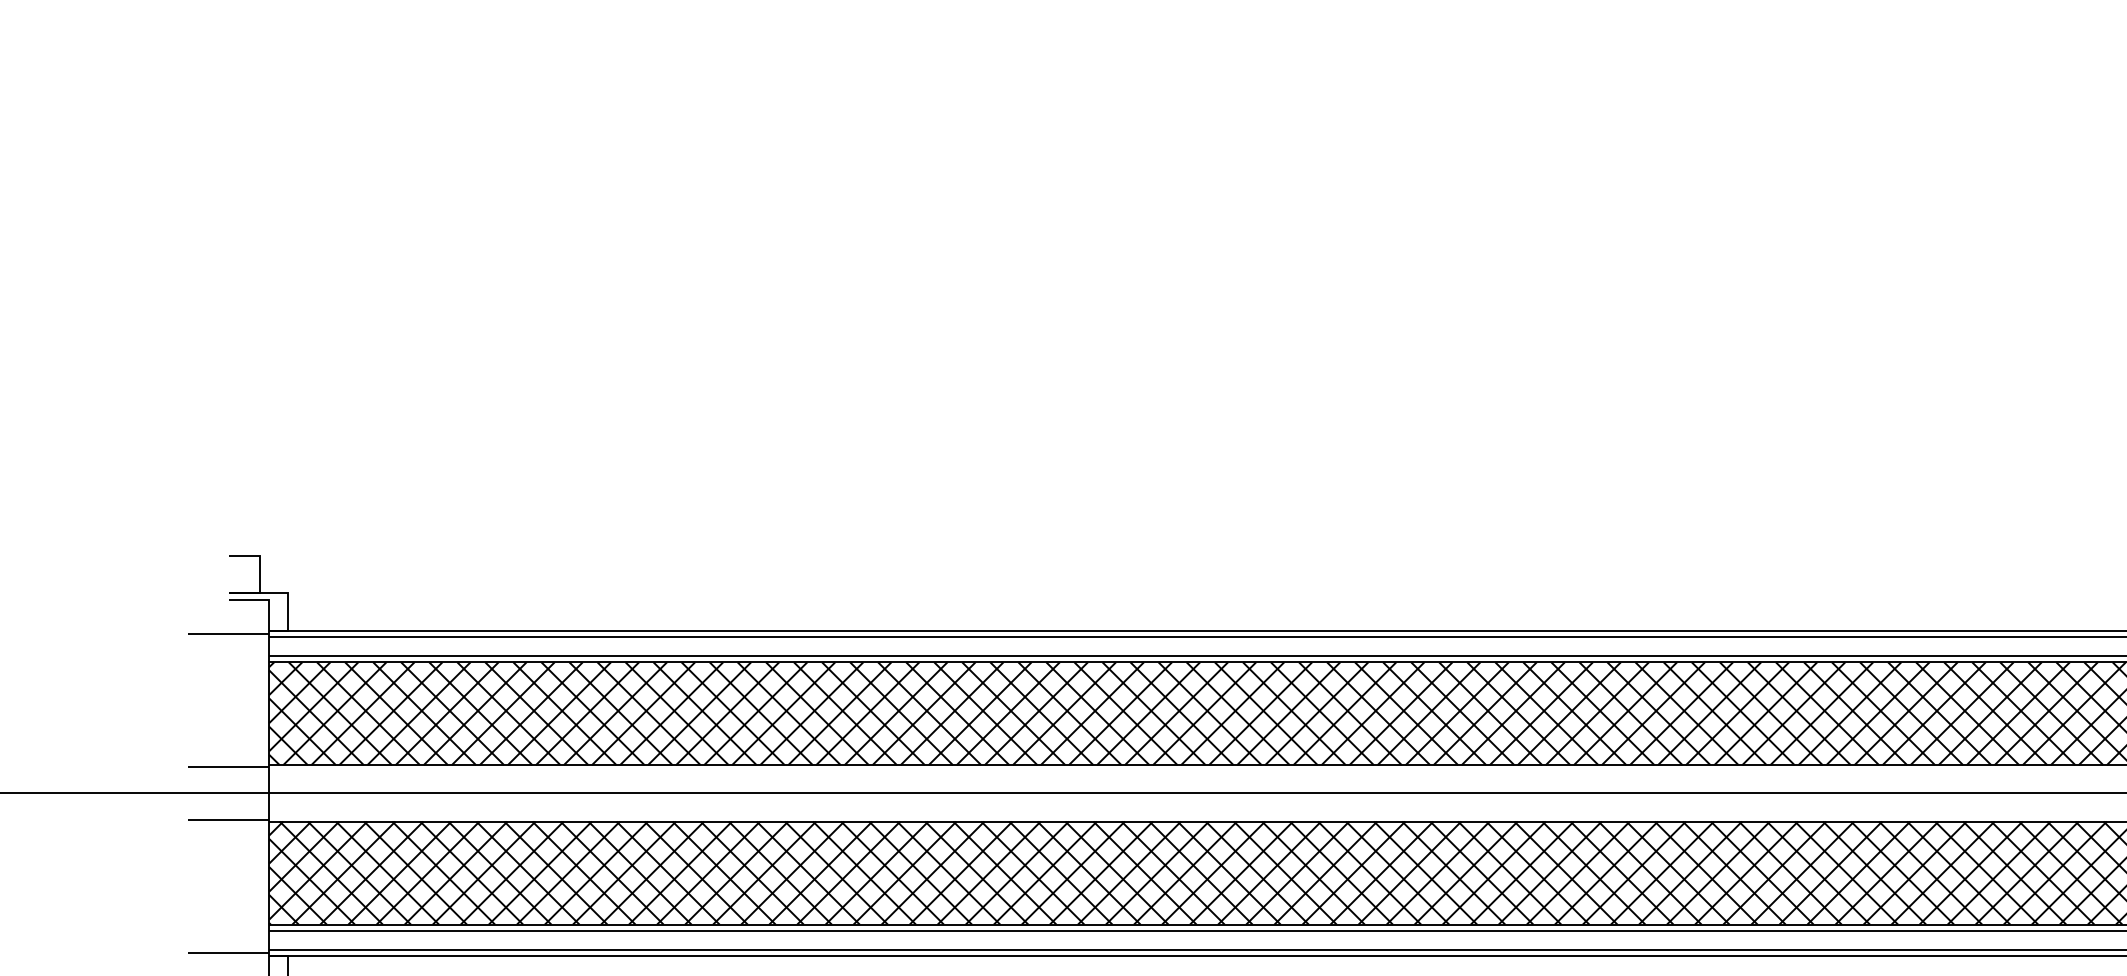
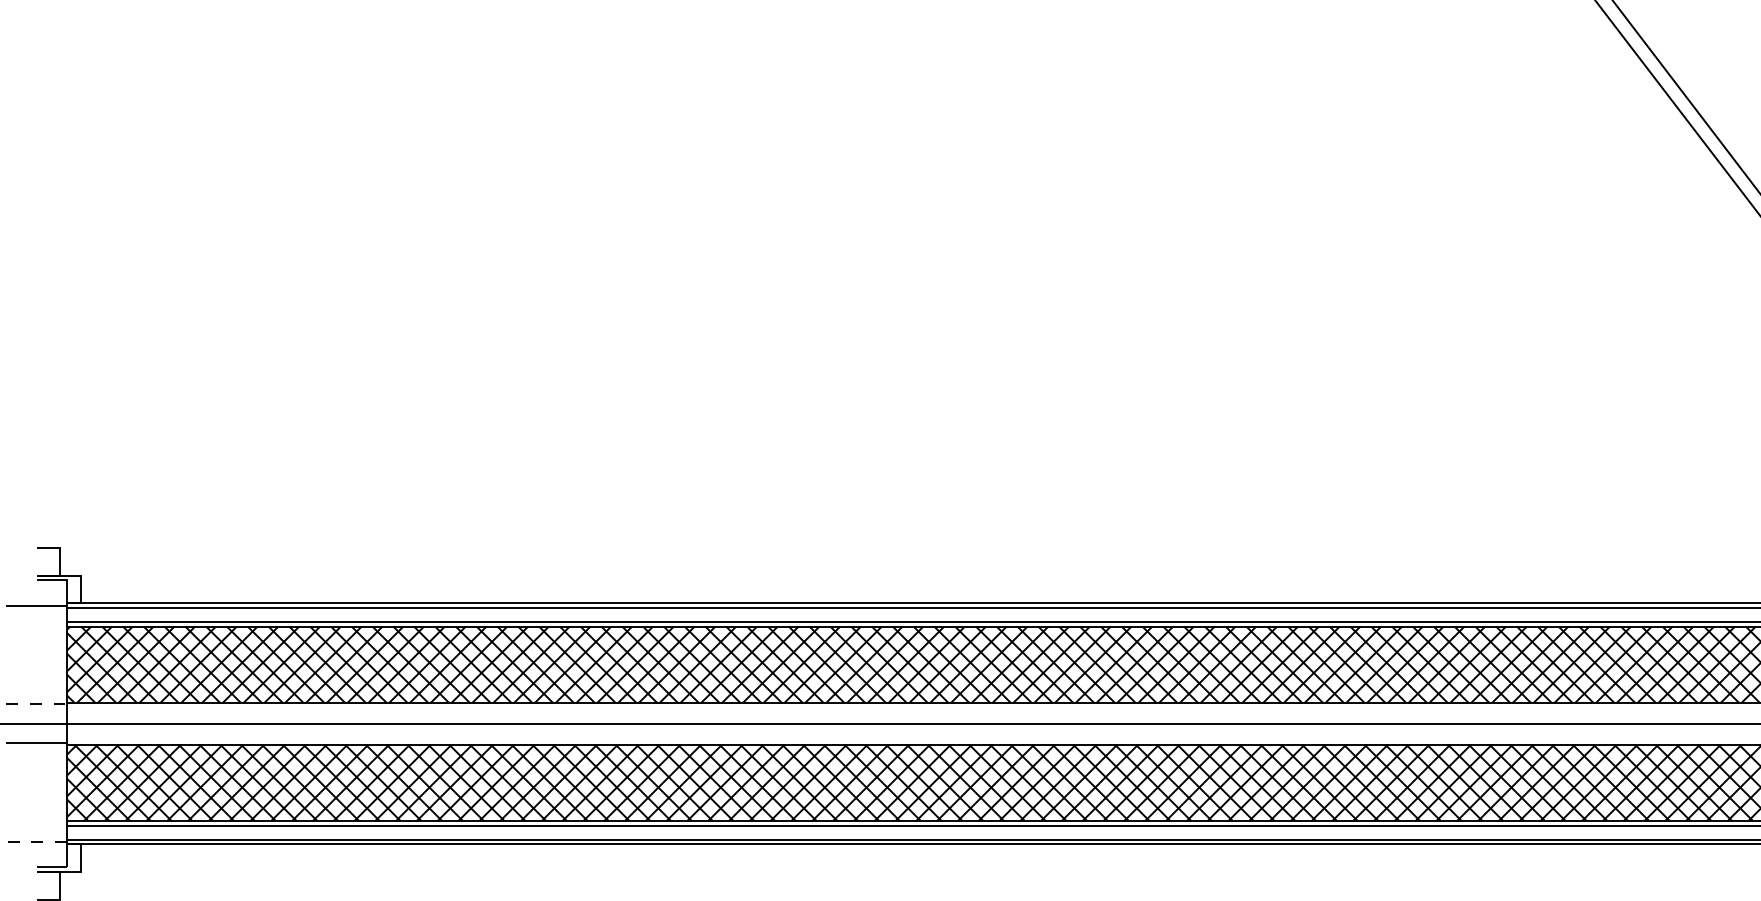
line: (229, 767) -> (37, 704), solid -> dashed
line: (228, 953) -> (36, 842), solid -> dashed

